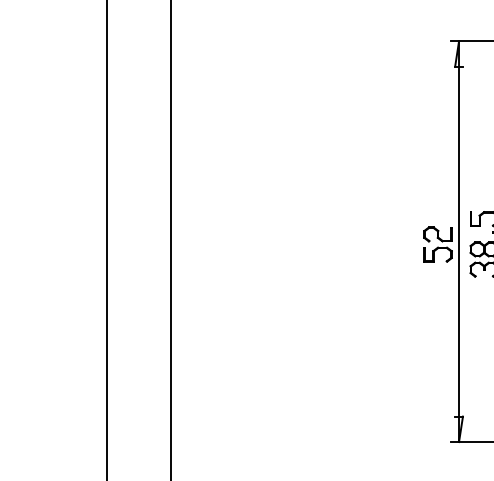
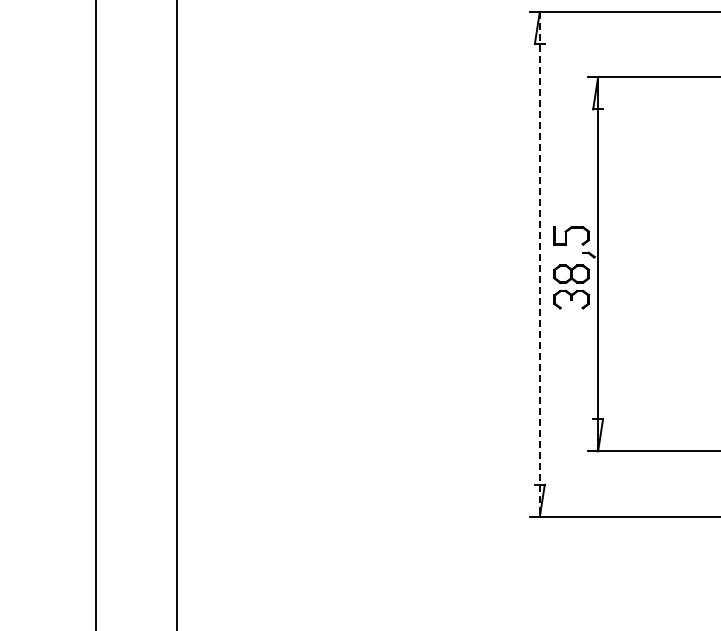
line: (458, 241) -> (539, 264), solid -> dashed
part: (438, 244) -> (513, 267), removed

